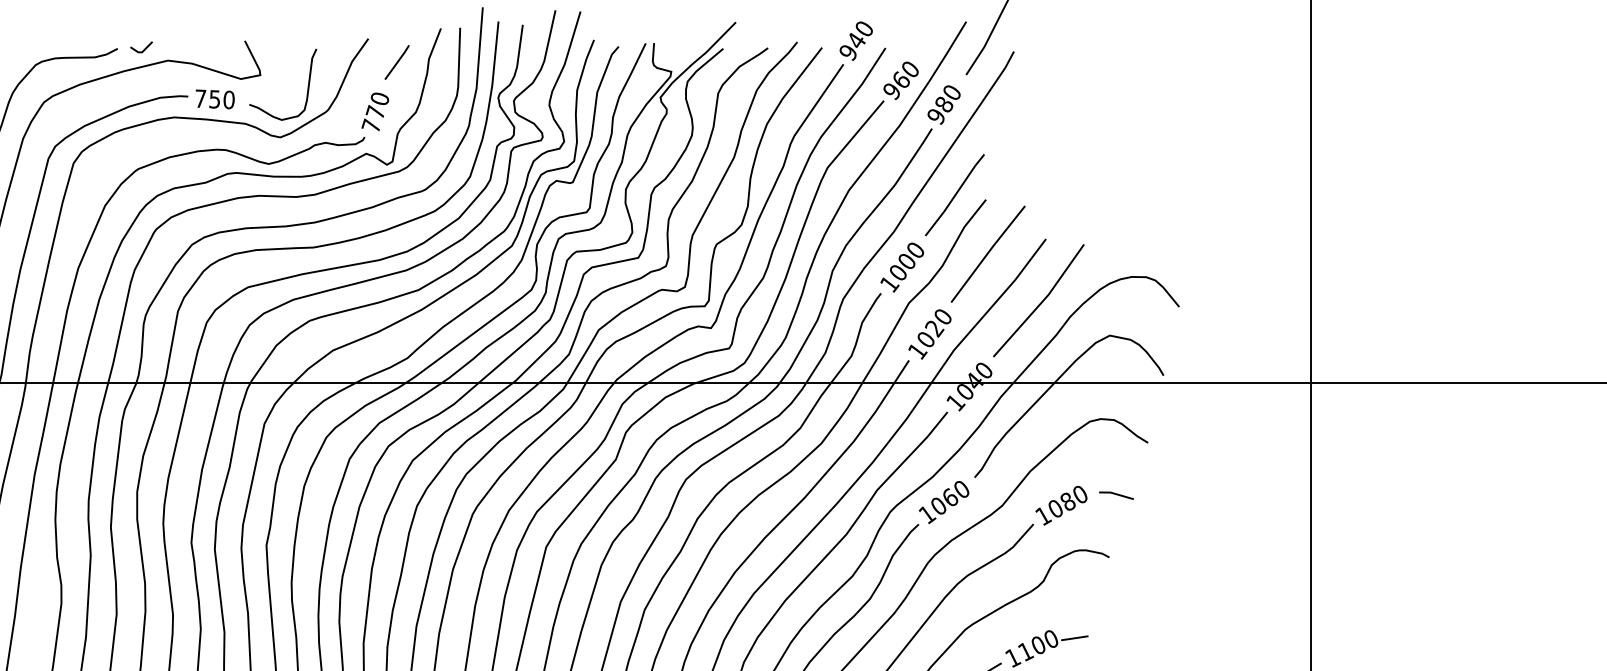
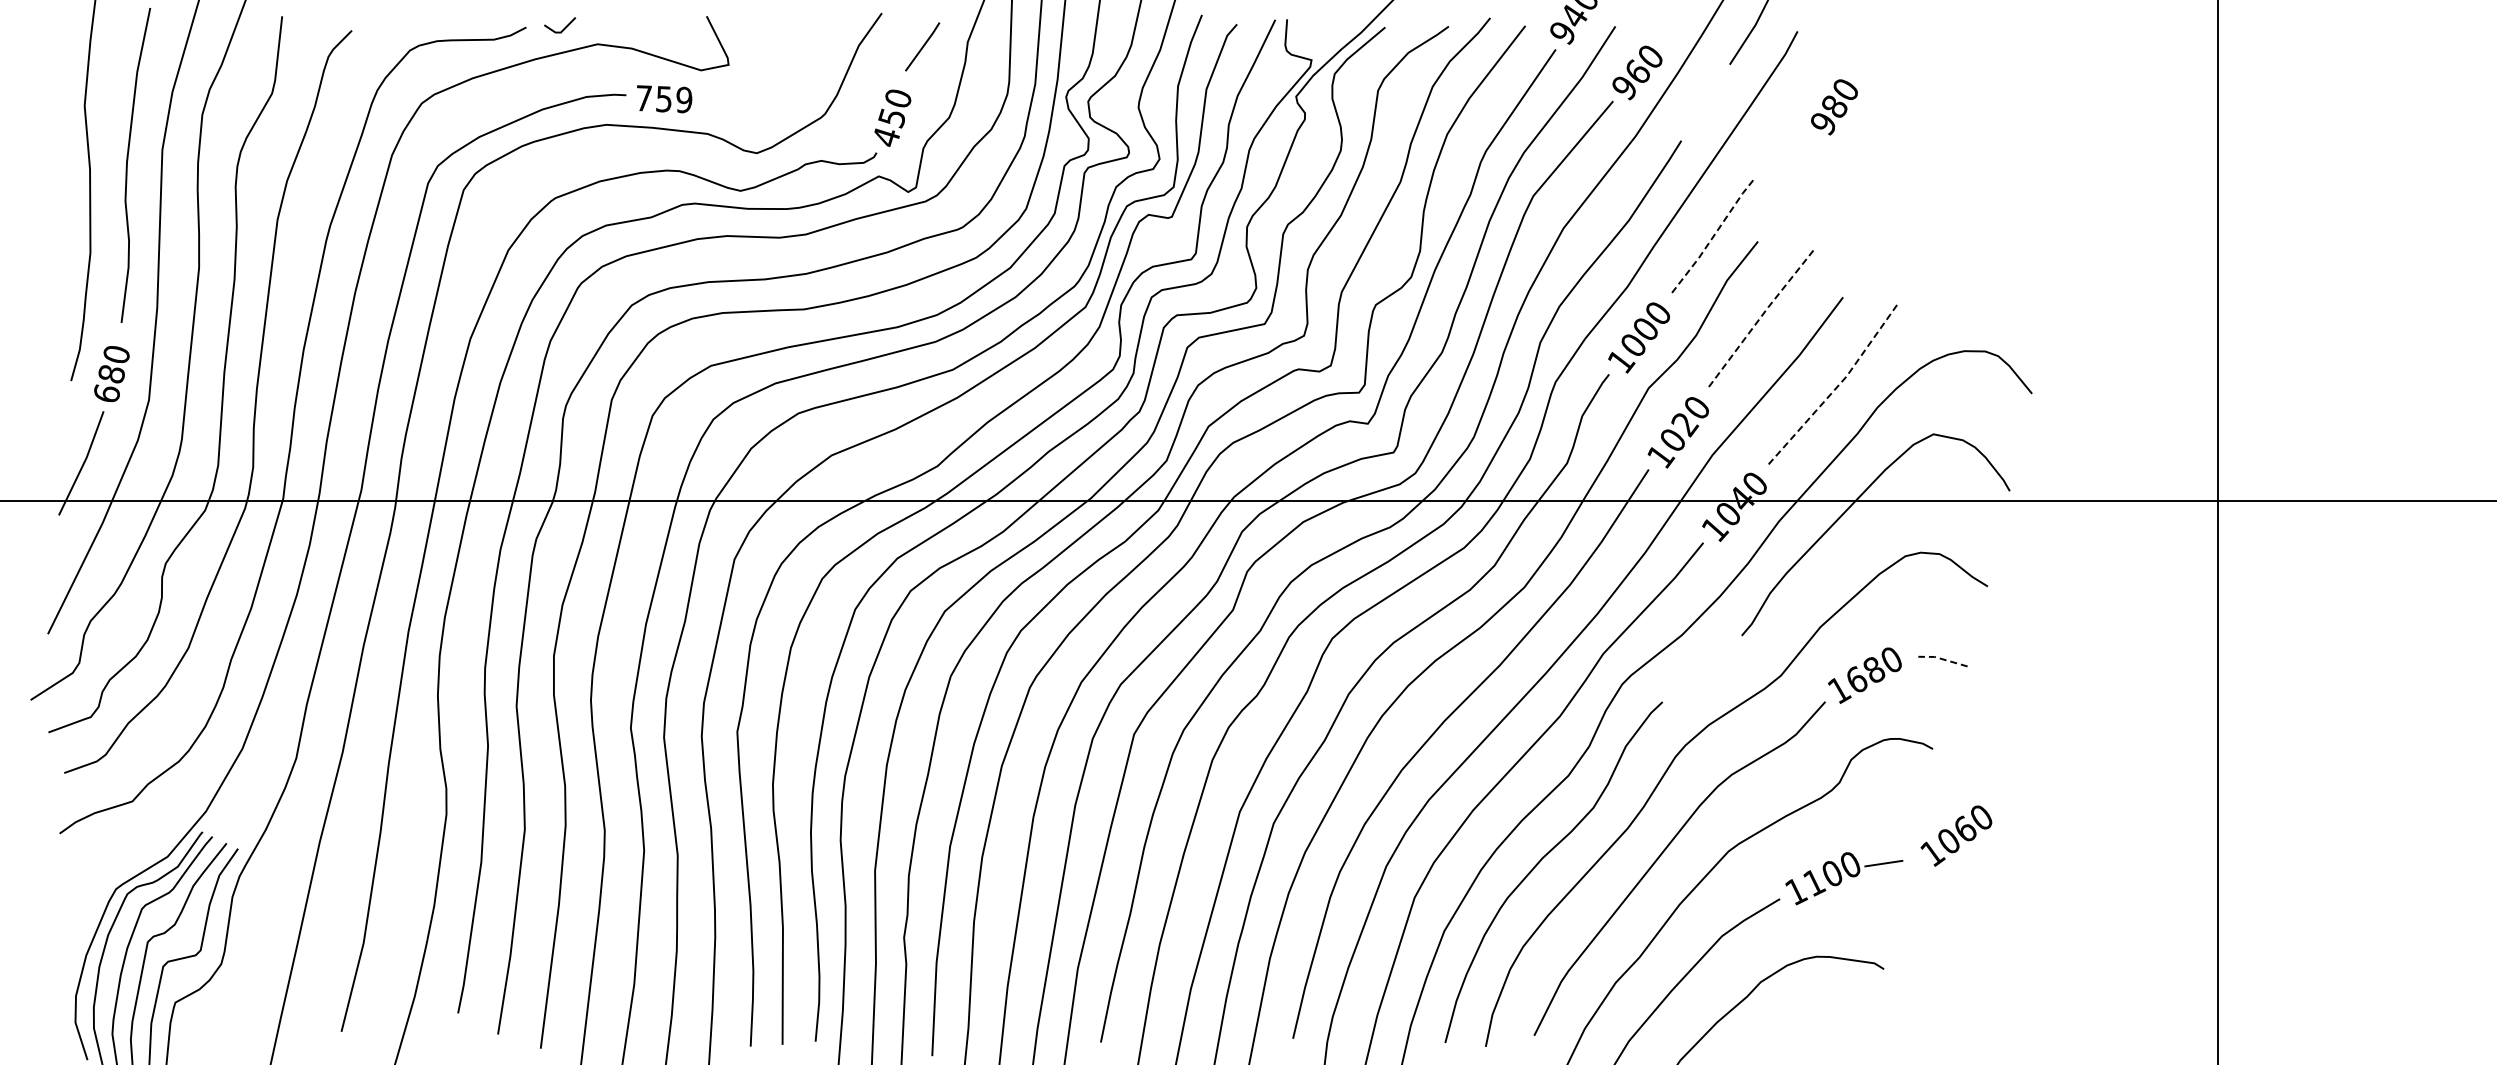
curve: (307, 88) -> (795, 84), removed
text: (229, 100) -> (684, 100), 750 -> 759
text: (944, 105) -> (1834, 107), moved
text: (373, 118) -> (888, 126), 770 -> 450
line: (955, 195) -> (1714, 235), solid -> dashed
line: (987, 253) -> (1760, 318), solid -> dashed
line: (1041, 302) -> (1836, 387), solid -> dashed
line: (1116, 494) -> (1942, 659), solid -> dashed
text: (944, 502) -> (1956, 835), moved
text: (1055, 508) -> (1856, 679), 1080 -> 1680

